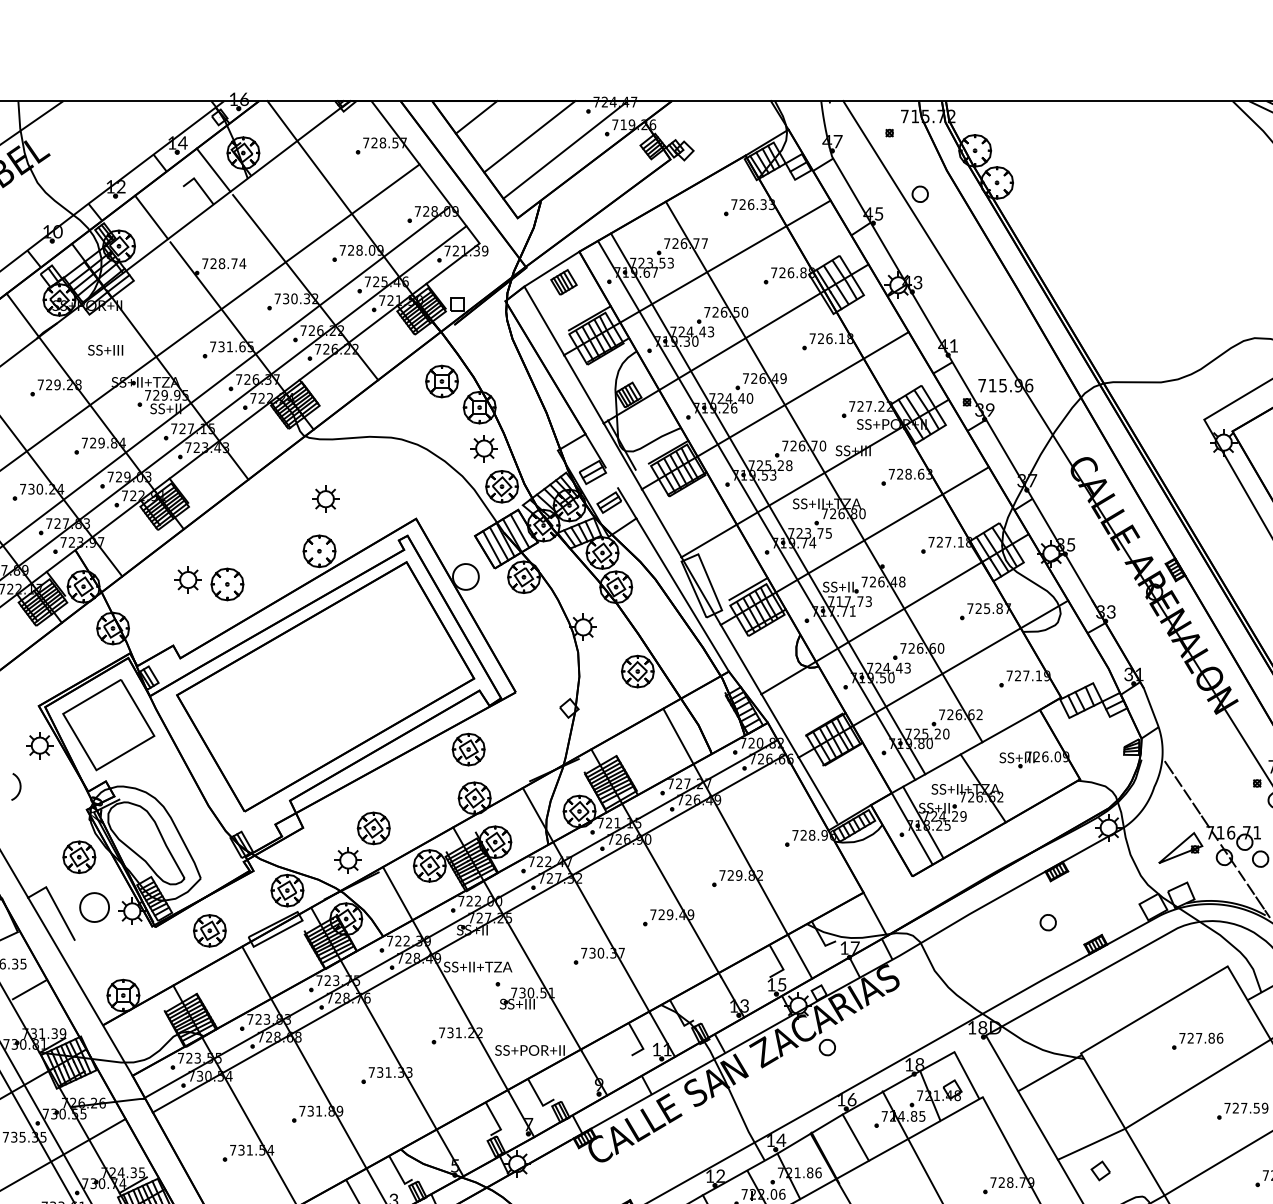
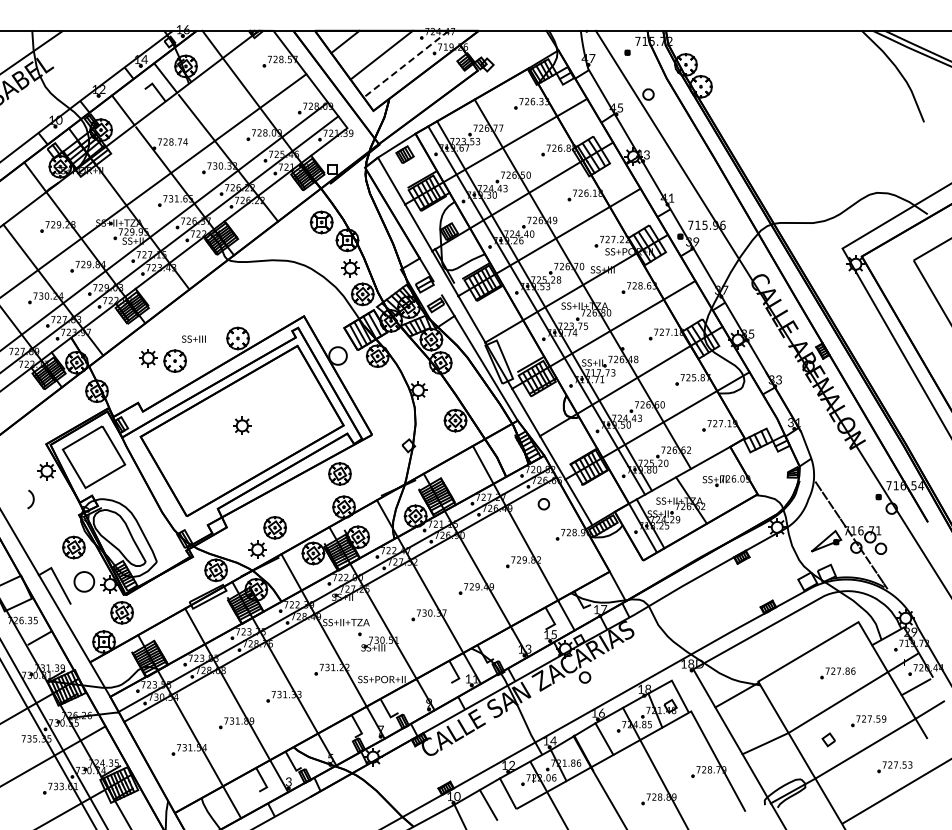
line: (564, 150) -> (405, 64), solid -> dashed
text: (105, 349) -> (193, 338), moved
part: (326, 498) -> (242, 425), moved
part: (1047, 923) -> (543, 504), moved
part: (208, 930) -> (121, 612), moved
part: (1100, 1170) -> (828, 739), moved

